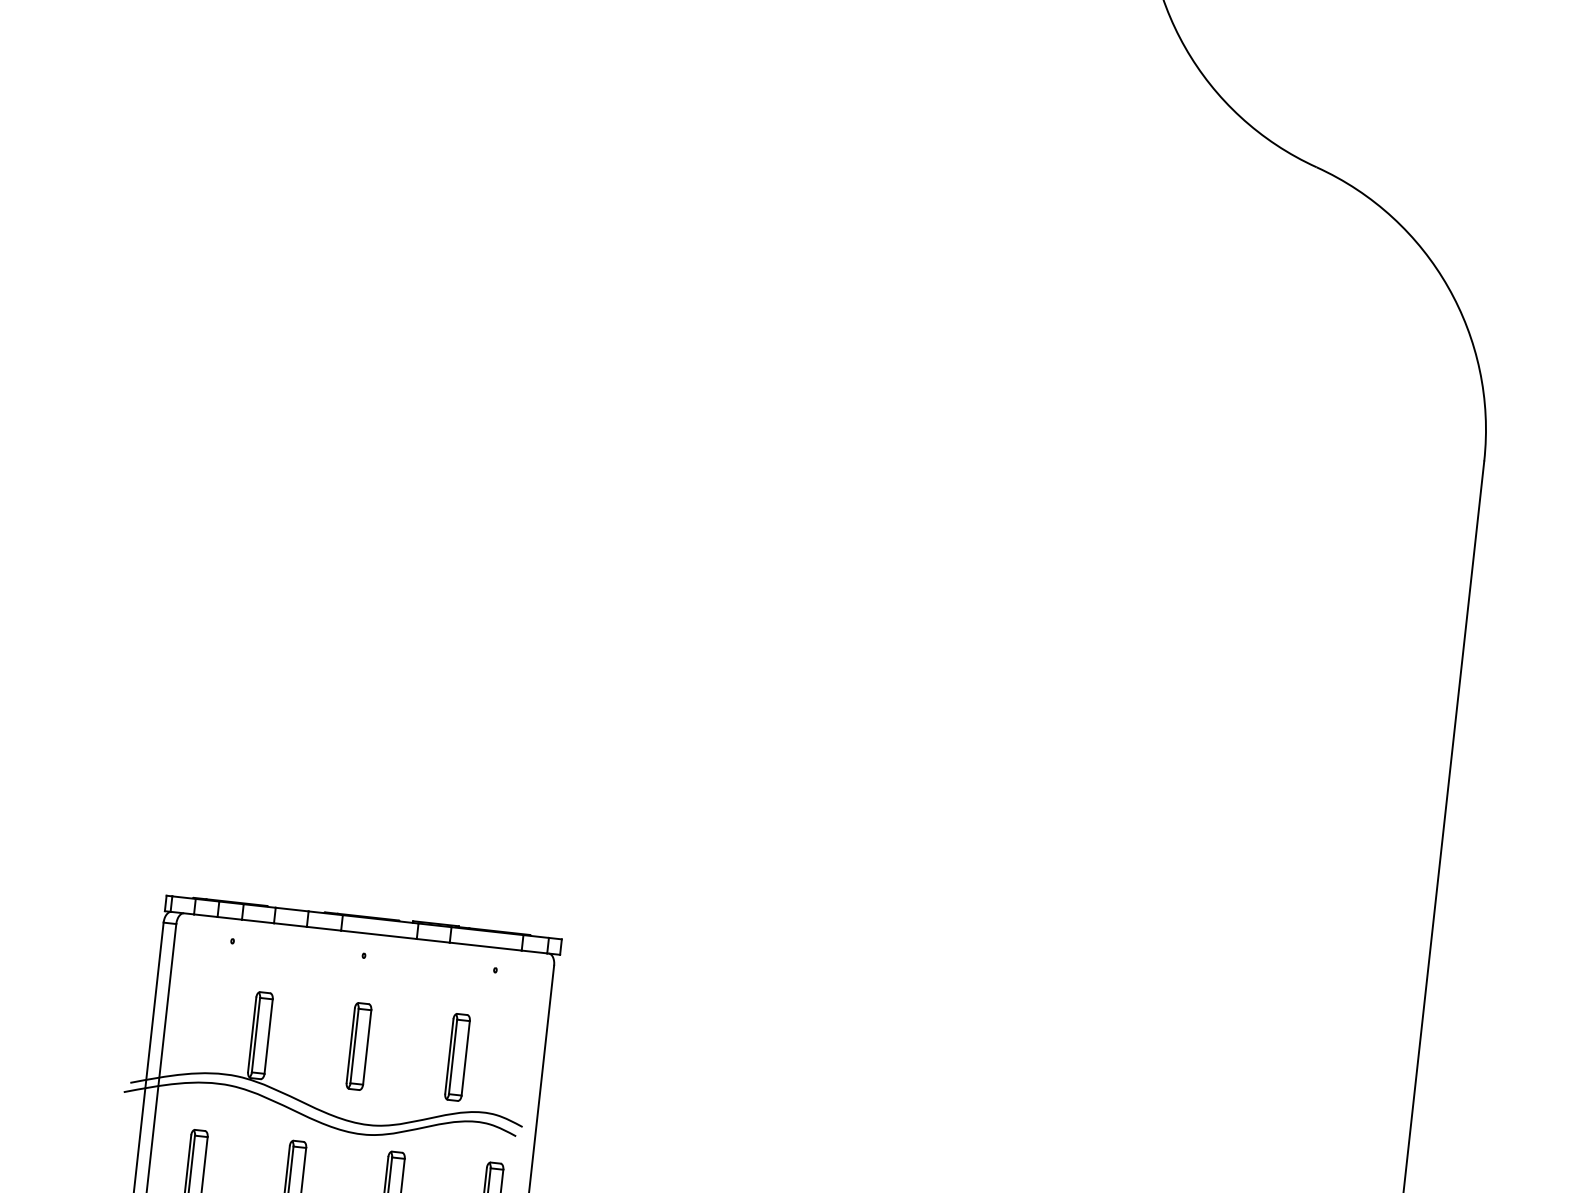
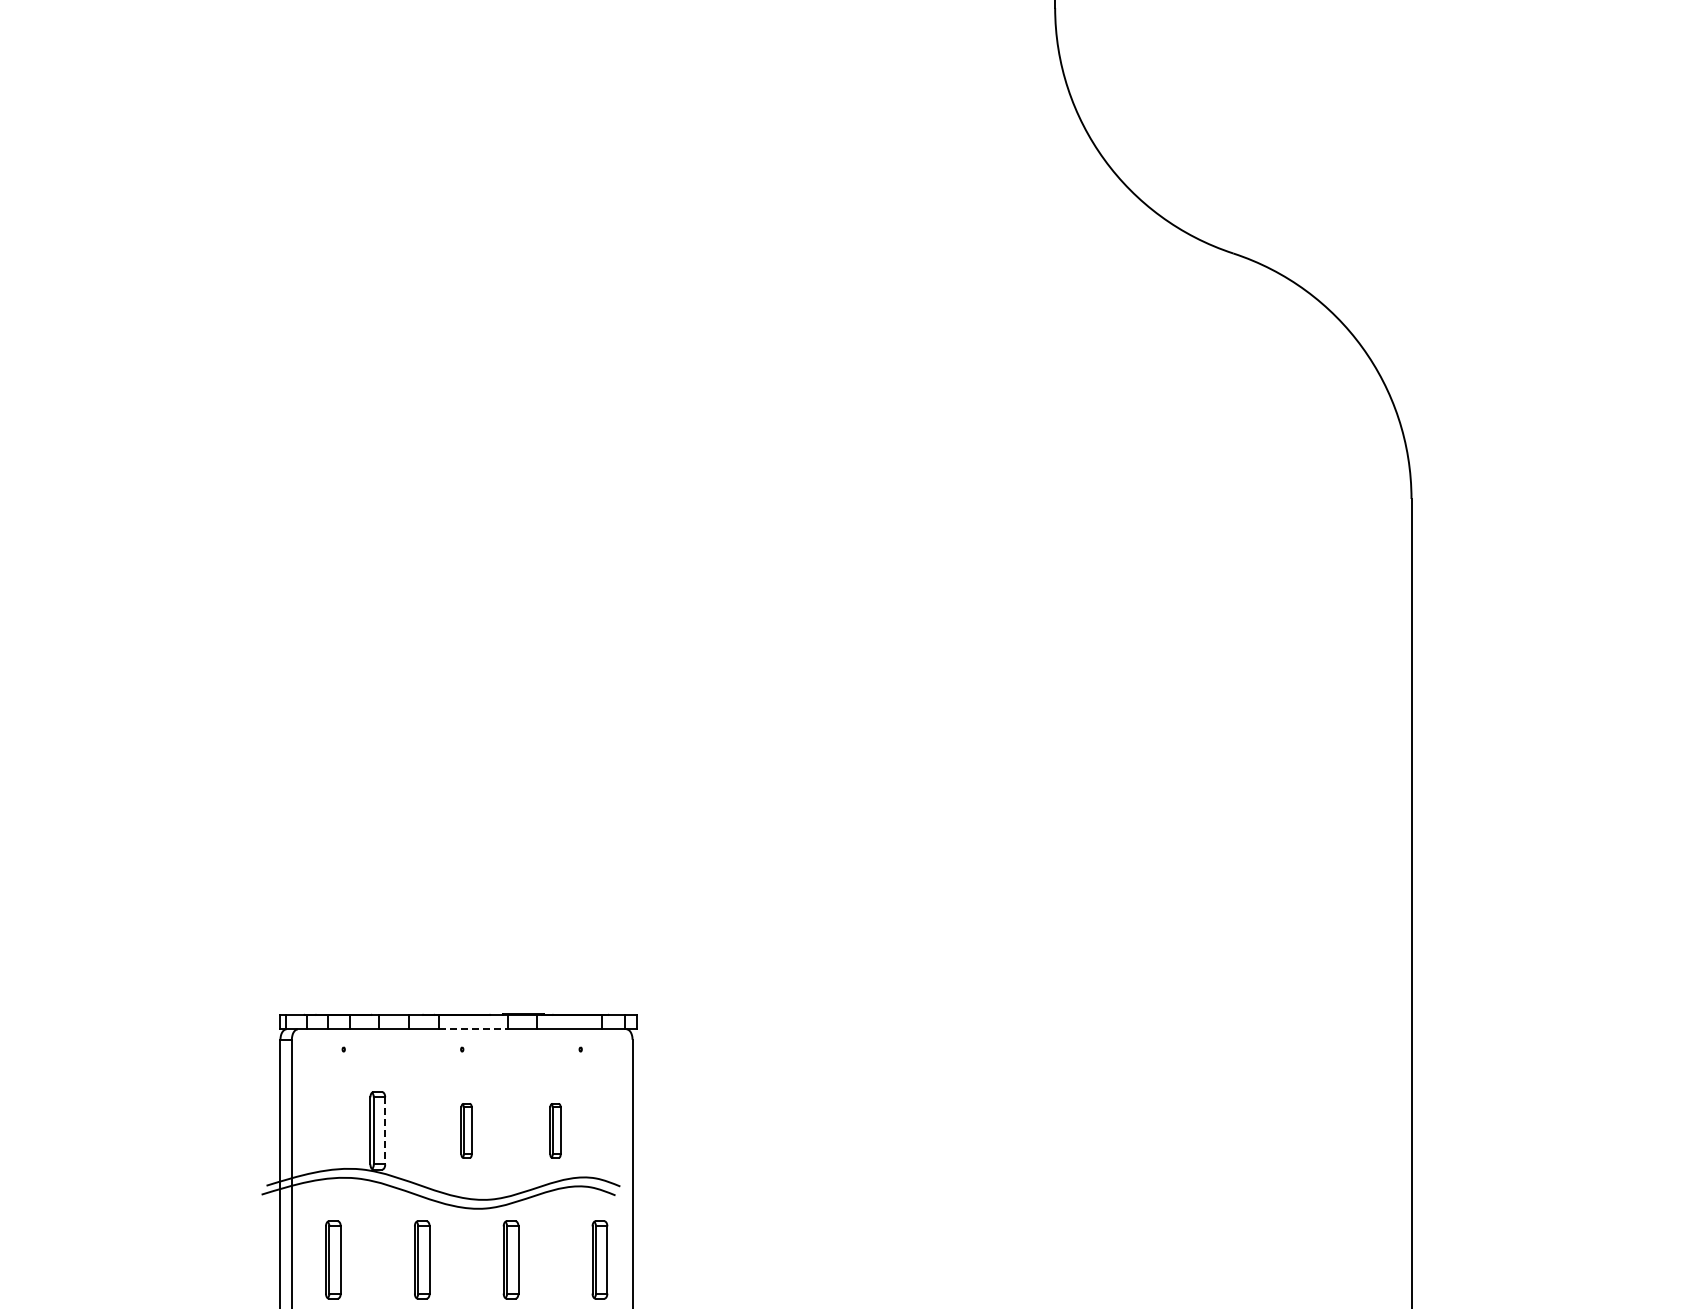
line: (380, 935) -> (474, 1029), solid -> dashed
line: (269, 1036) -> (385, 1130), solid -> dashed
part: (358, 1046) -> (466, 1130), size x0.7
part: (457, 1056) -> (555, 1130), size x0.7

